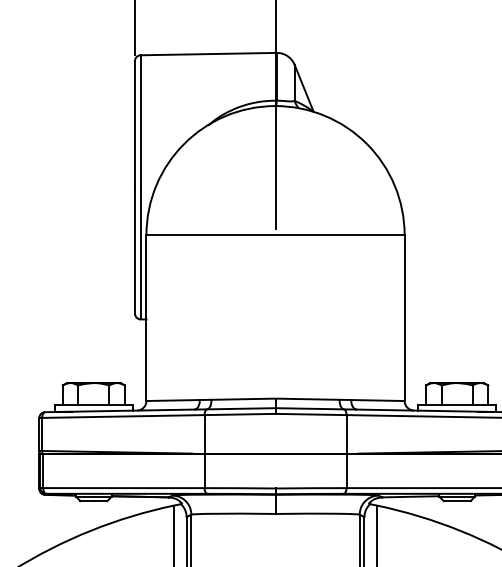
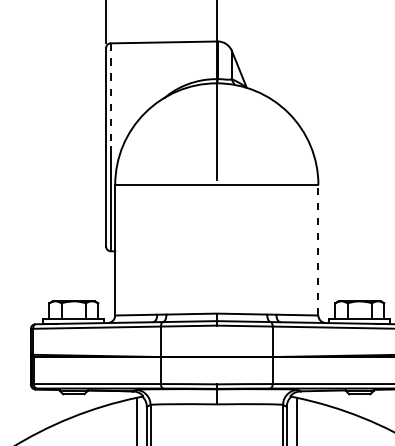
line: (140, 121) -> (110, 95), solid -> dashed
line: (404, 317) -> (318, 249), solid -> dashed

